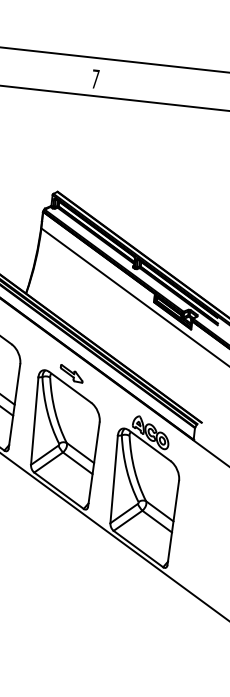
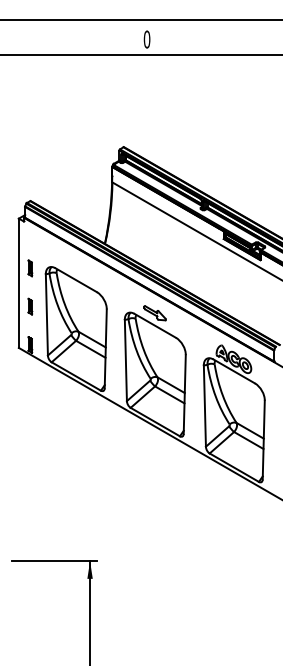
text: (94, 79) -> (146, 39), 7 -> 0

